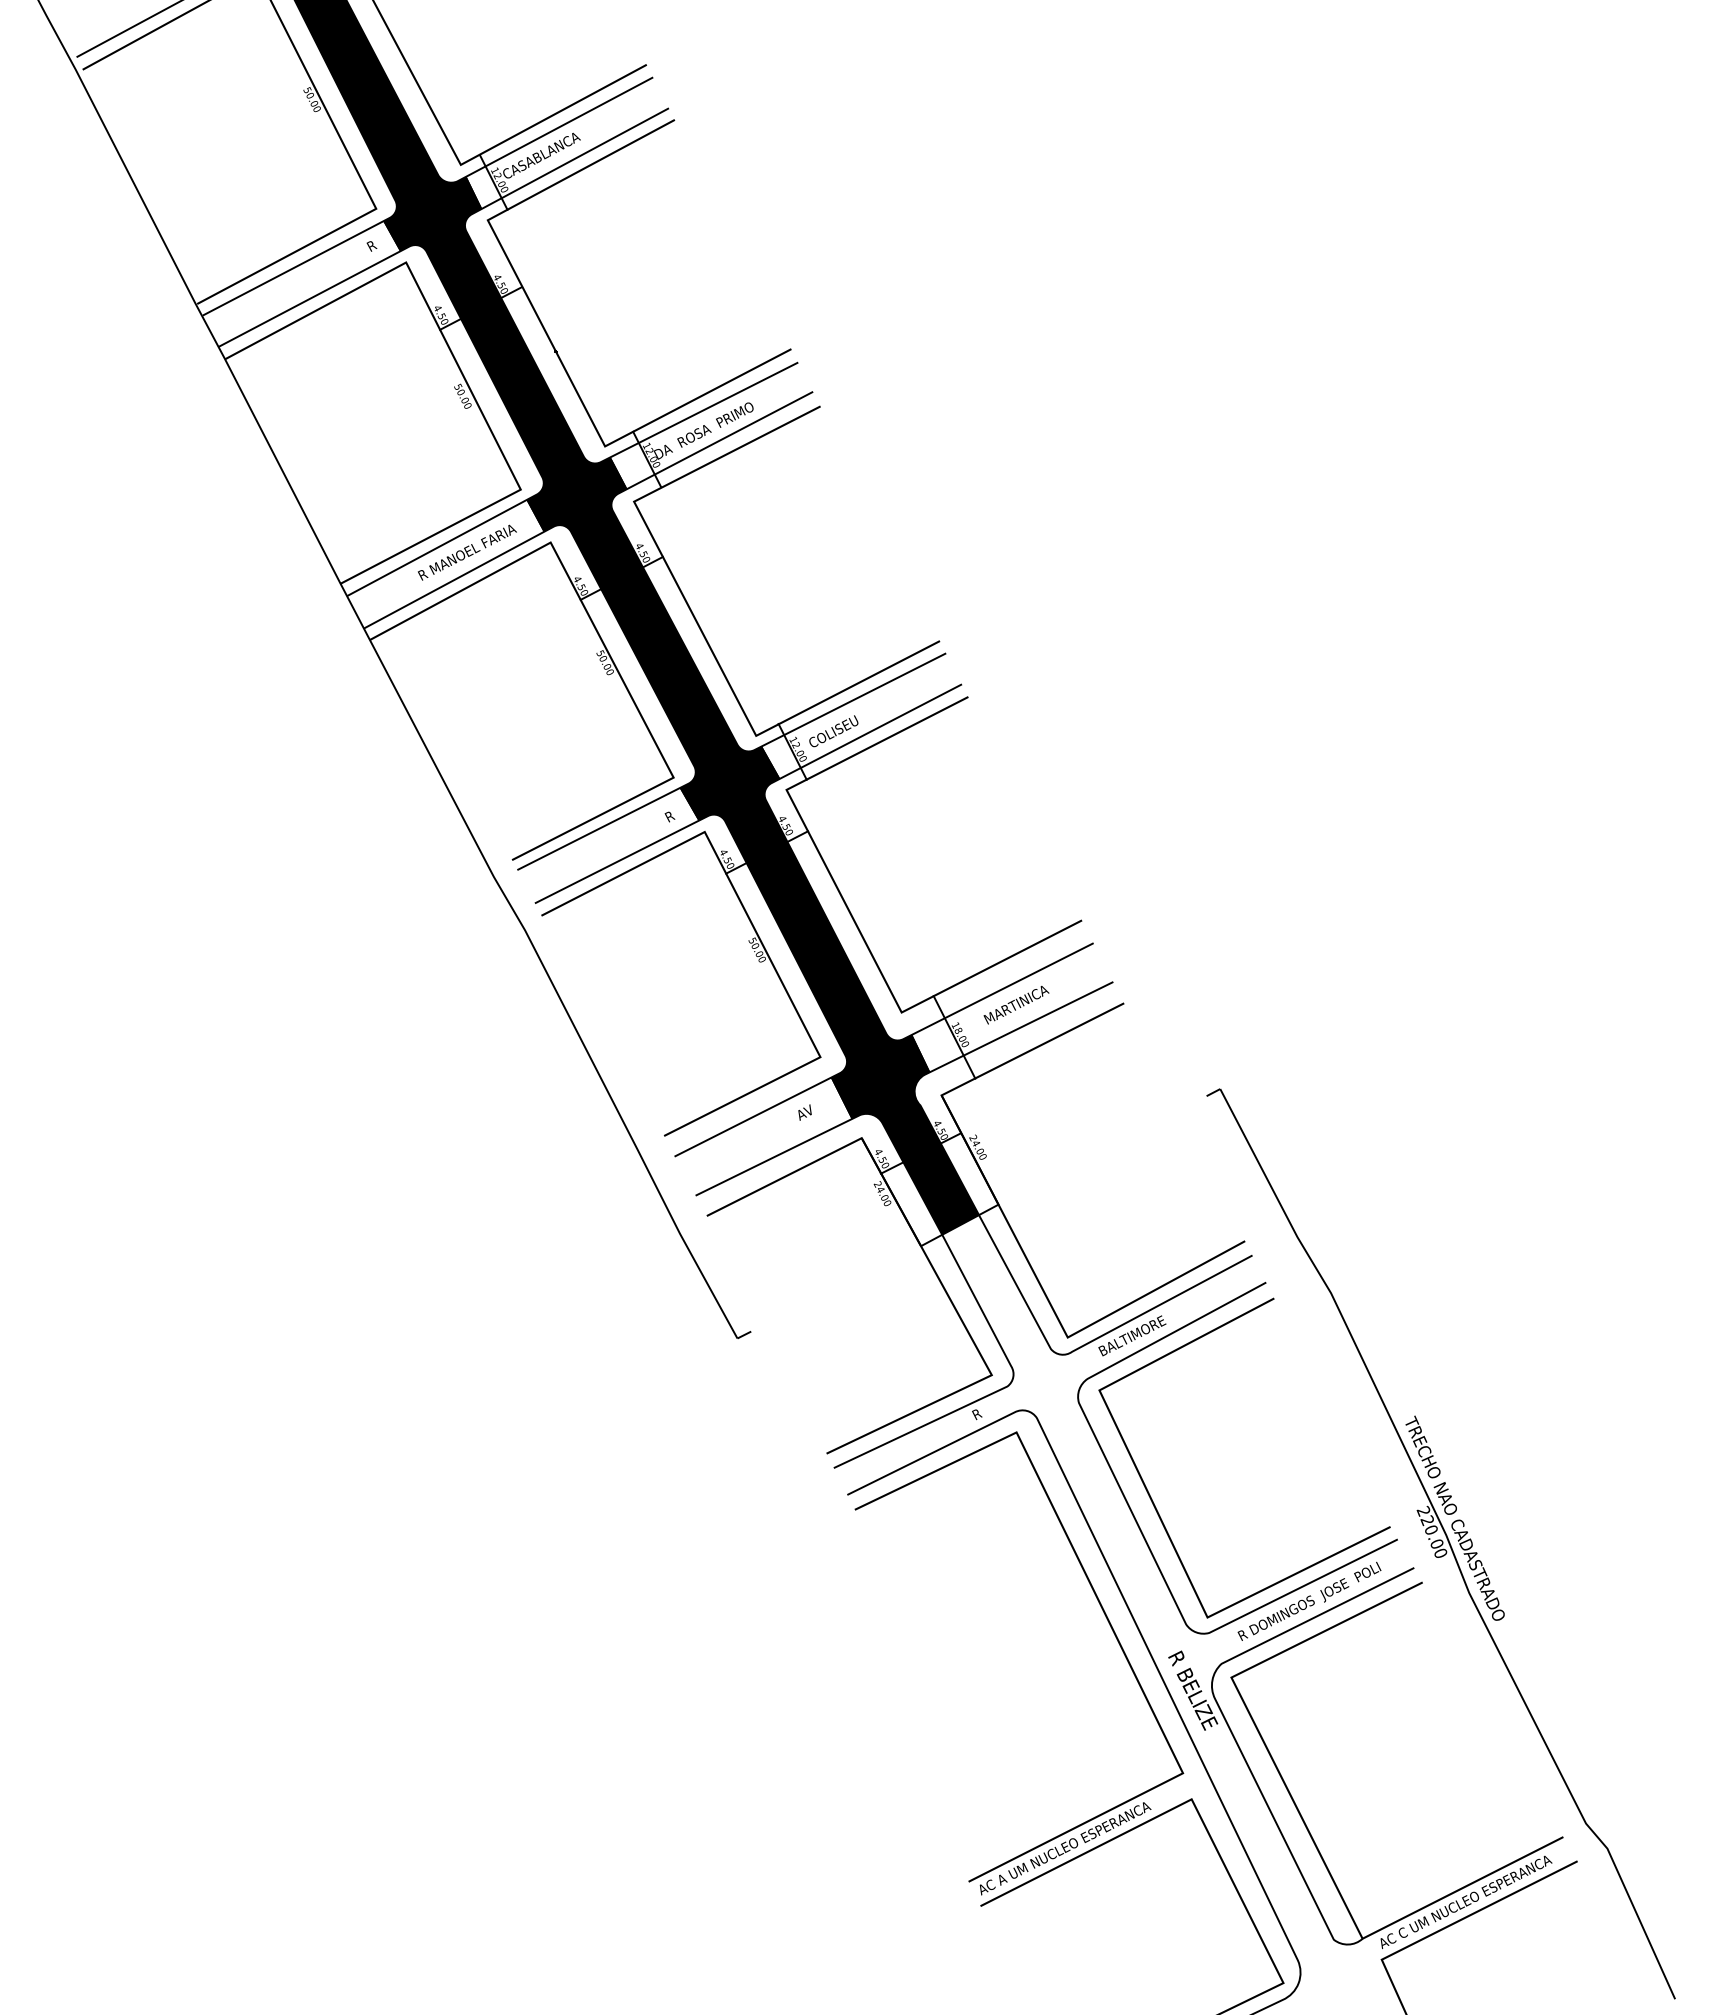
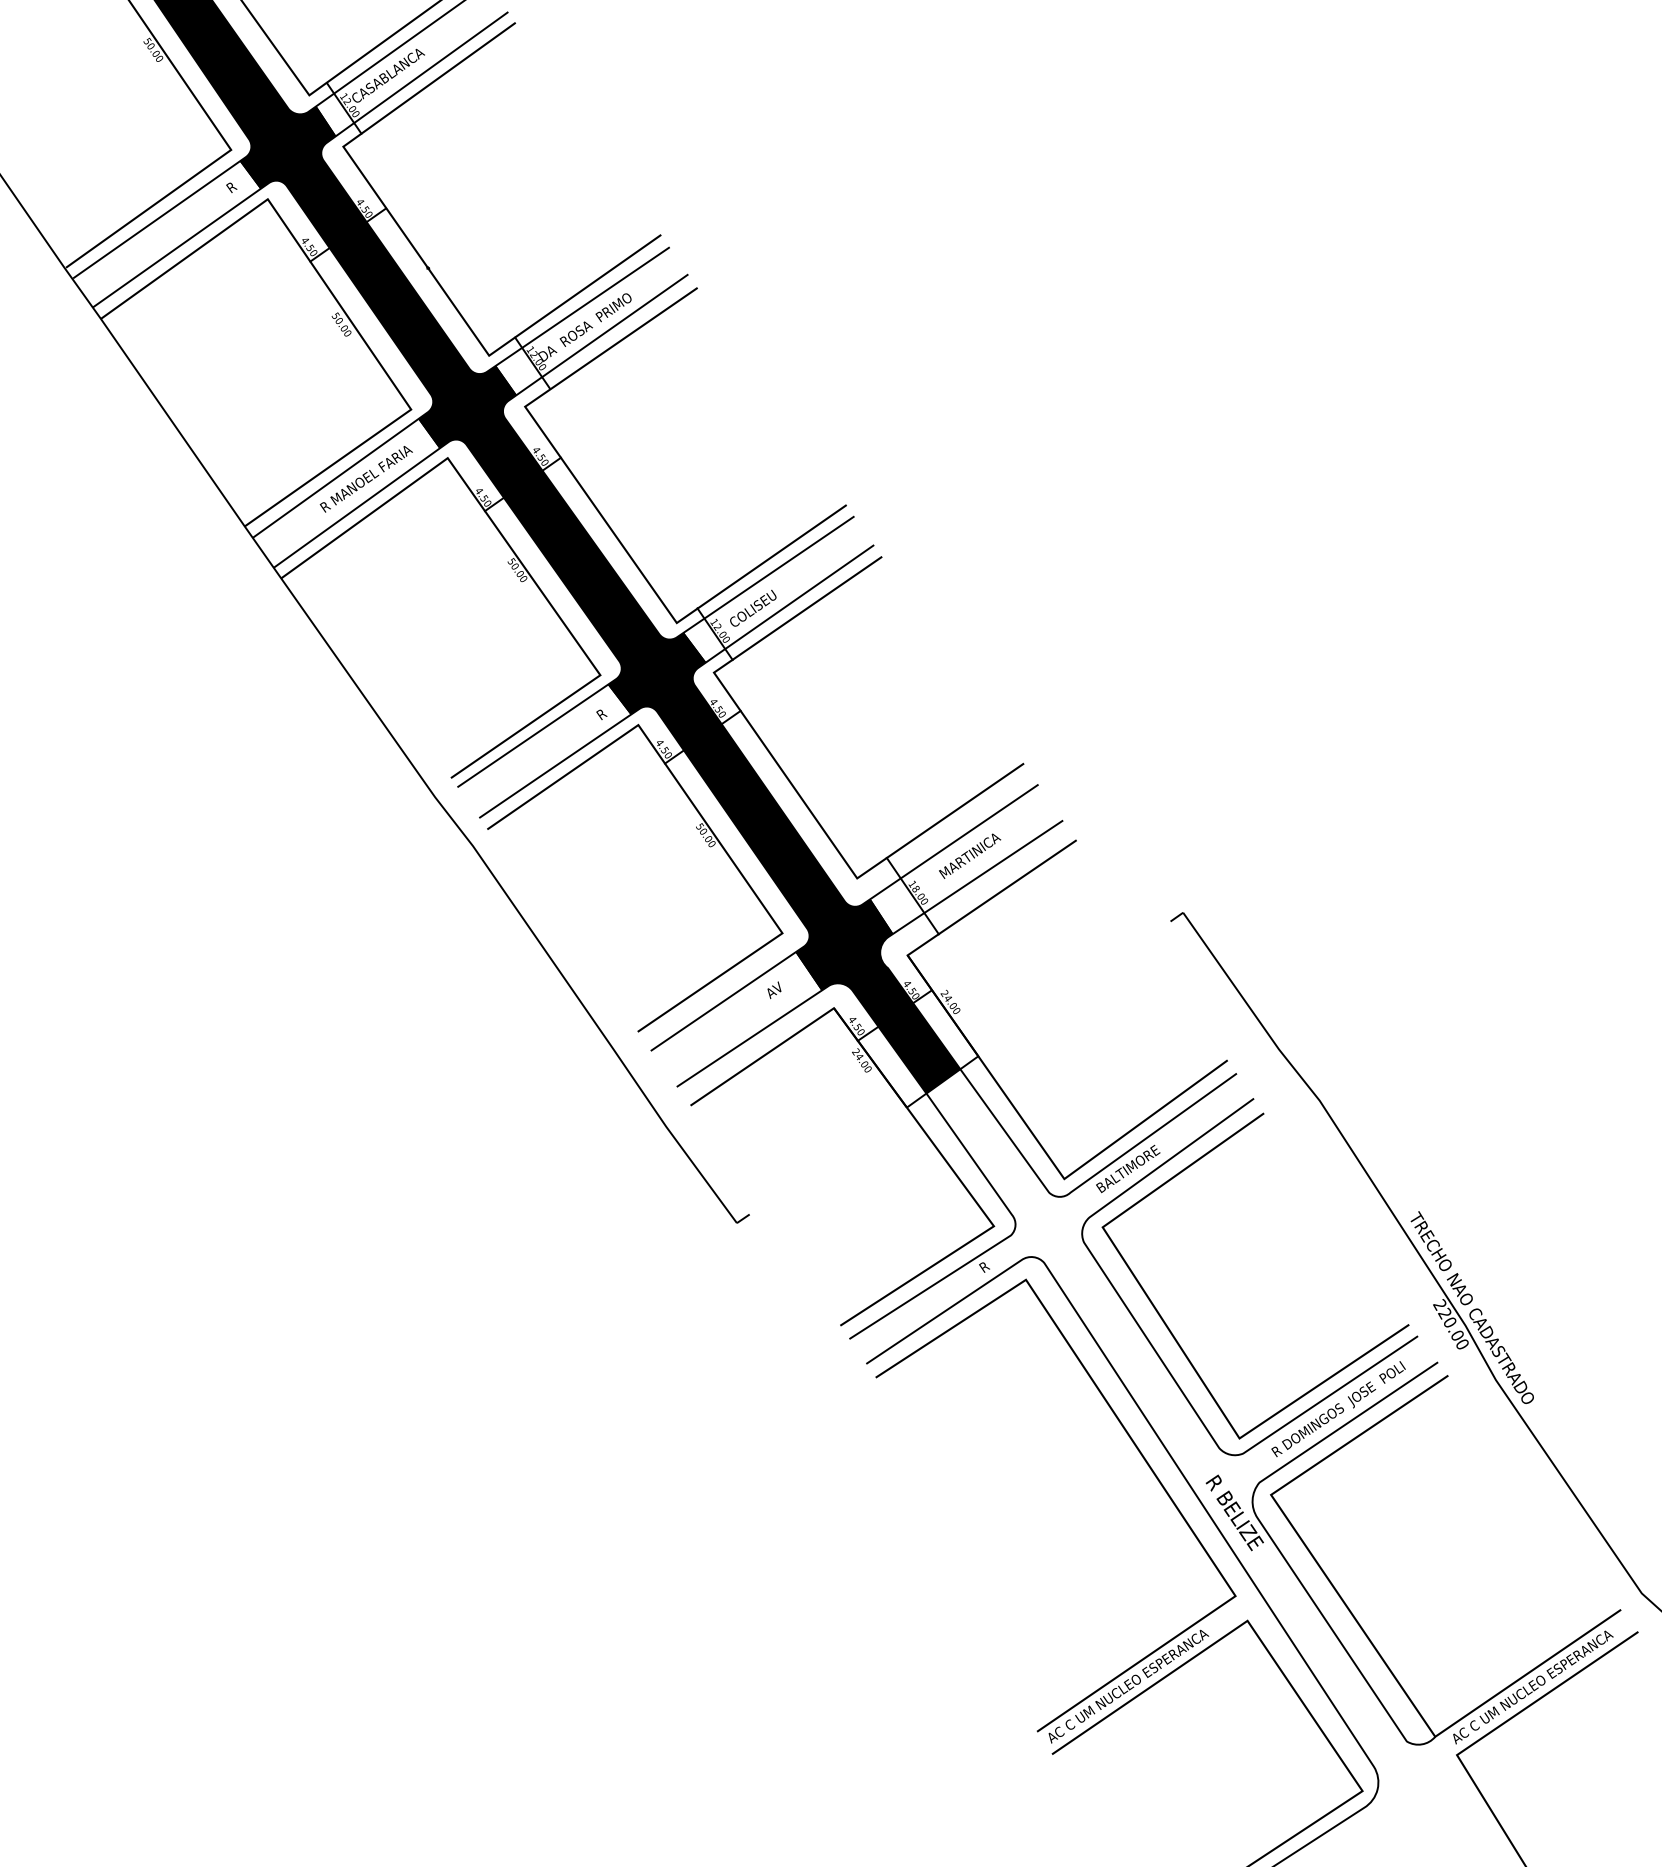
text: (1074, 1843) -> (1137, 1679), AC A UM NUCLEO ESPERANCA -> AC C UM NUCLEO ESPERANCA

